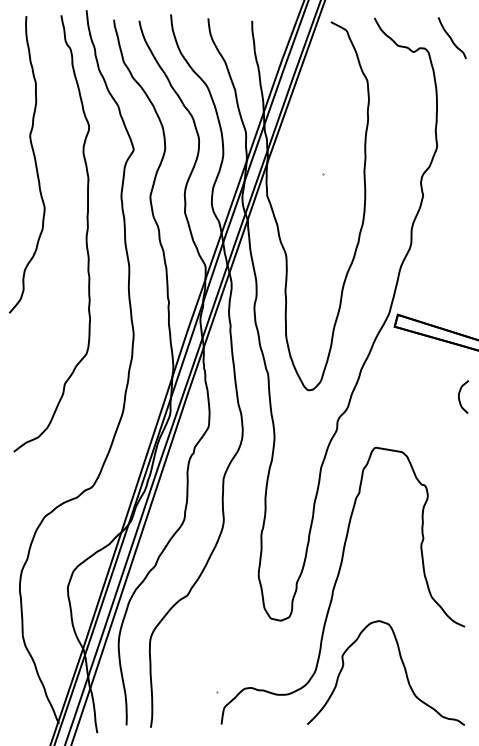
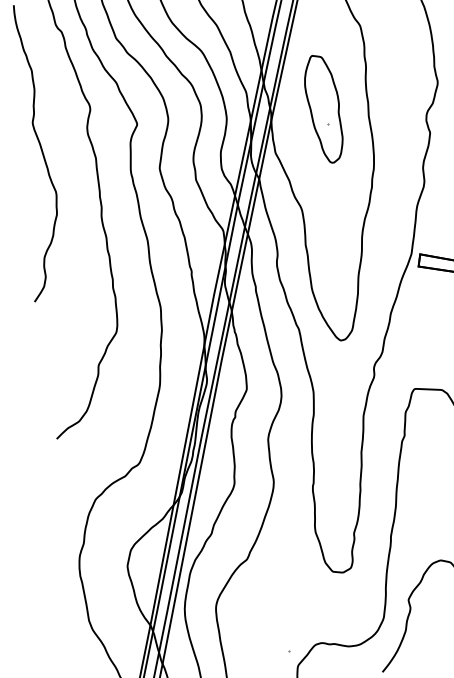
part: (320, 158) -> (323, 109), added

